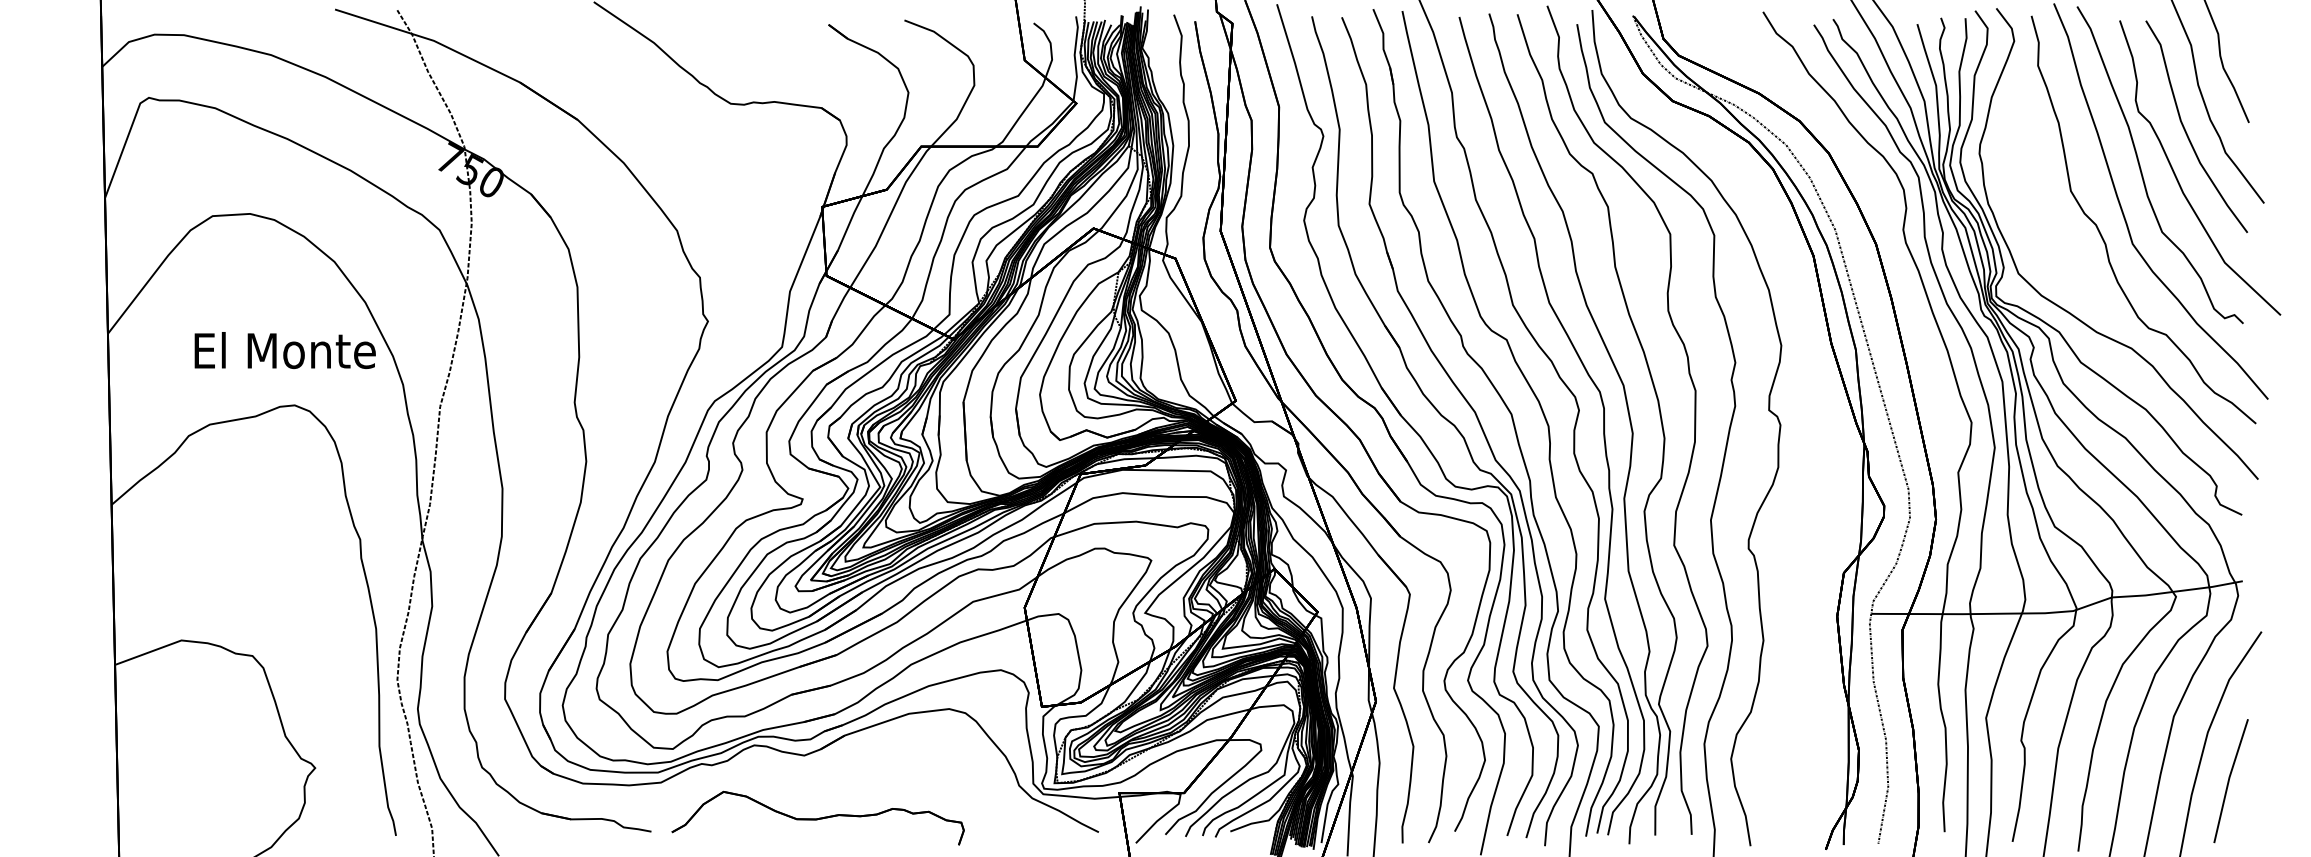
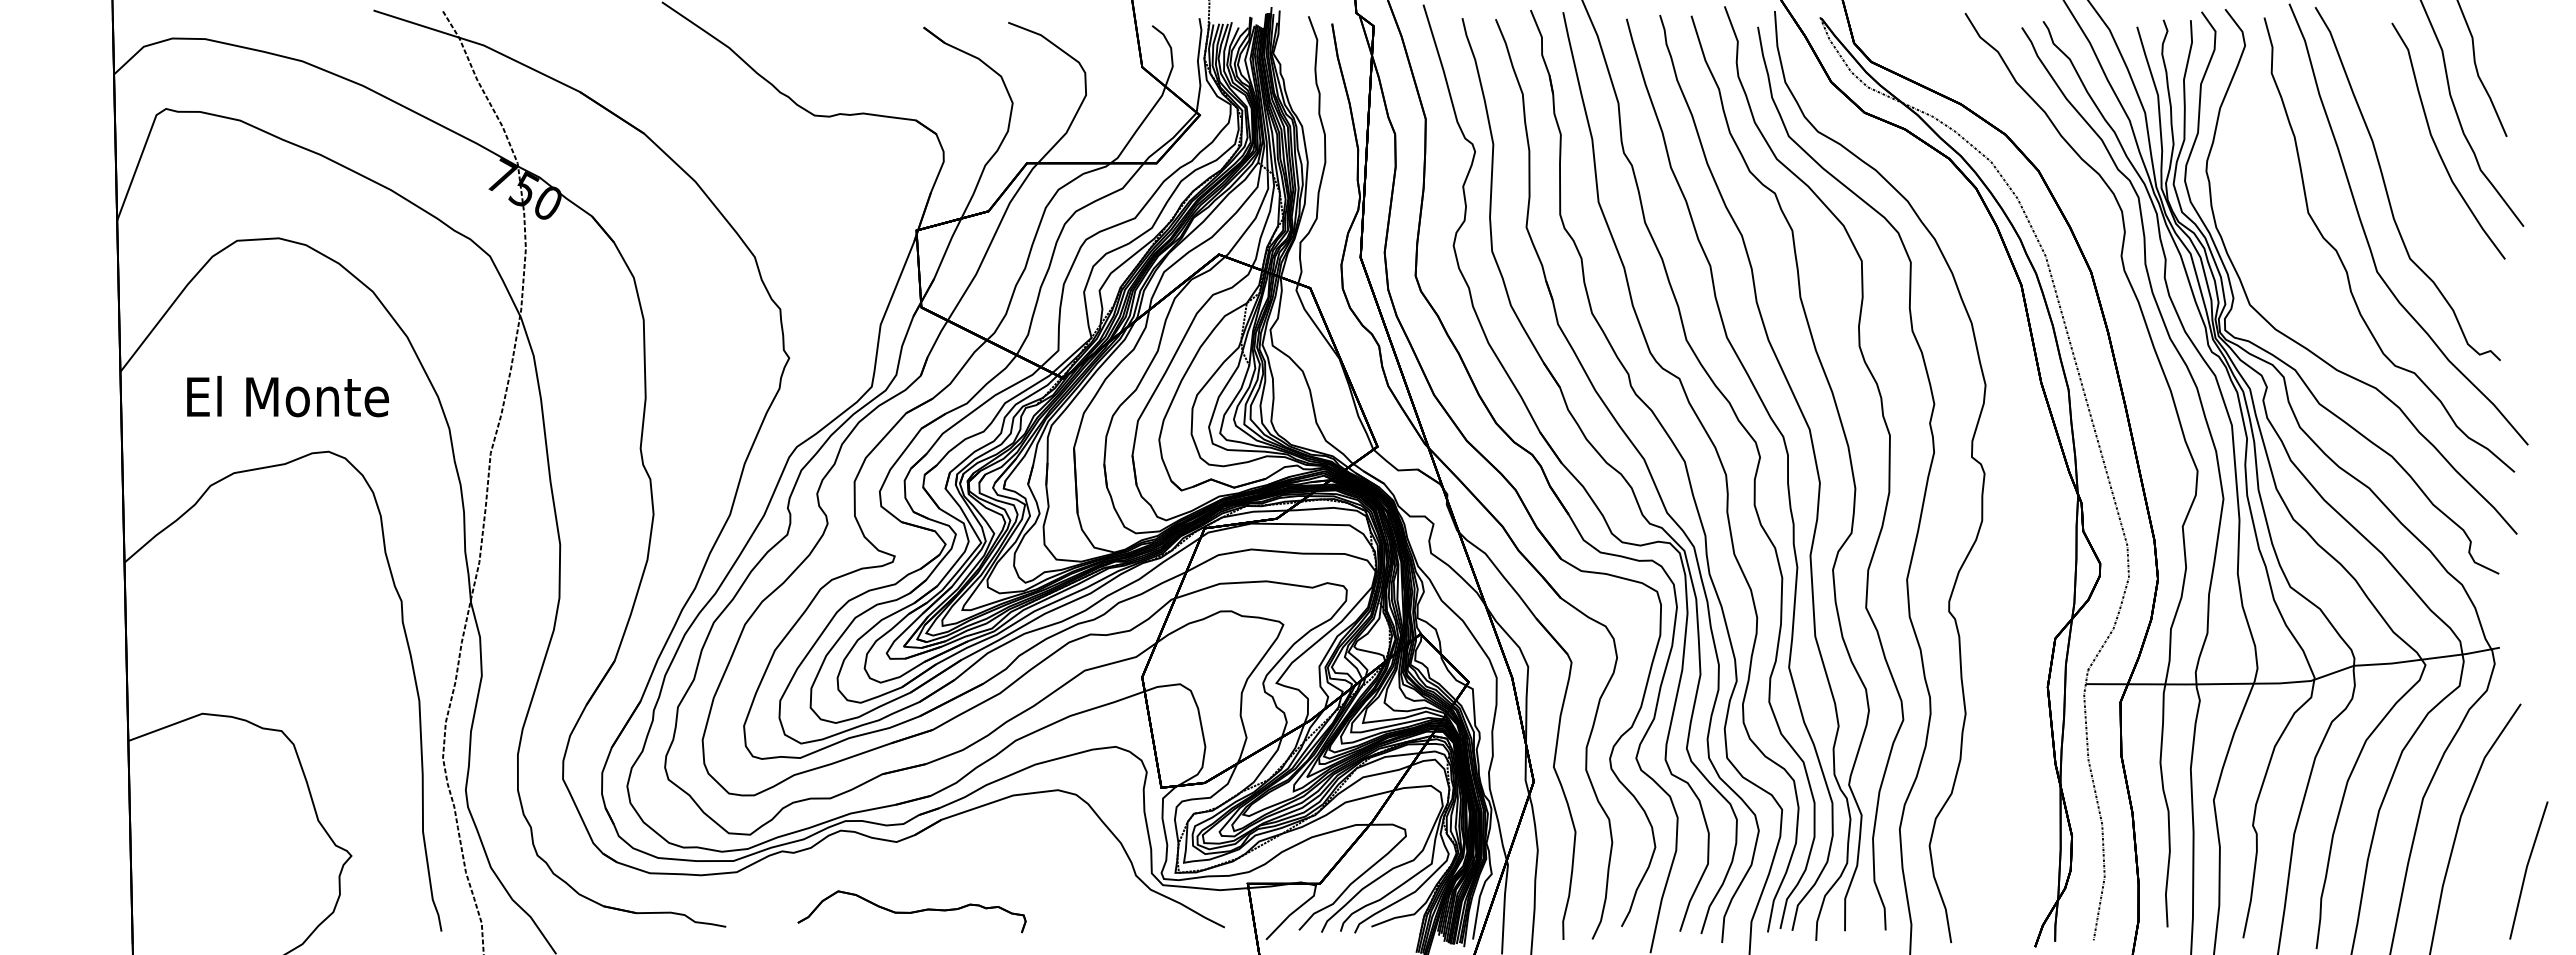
curve: (2176, 176) -> (2426, 196), removed
text: (284, 350) -> (287, 396), moved
line: (2229, 780) -> (2527, 869), moved
part: (817, 817) -> (911, 911), size x0.7

